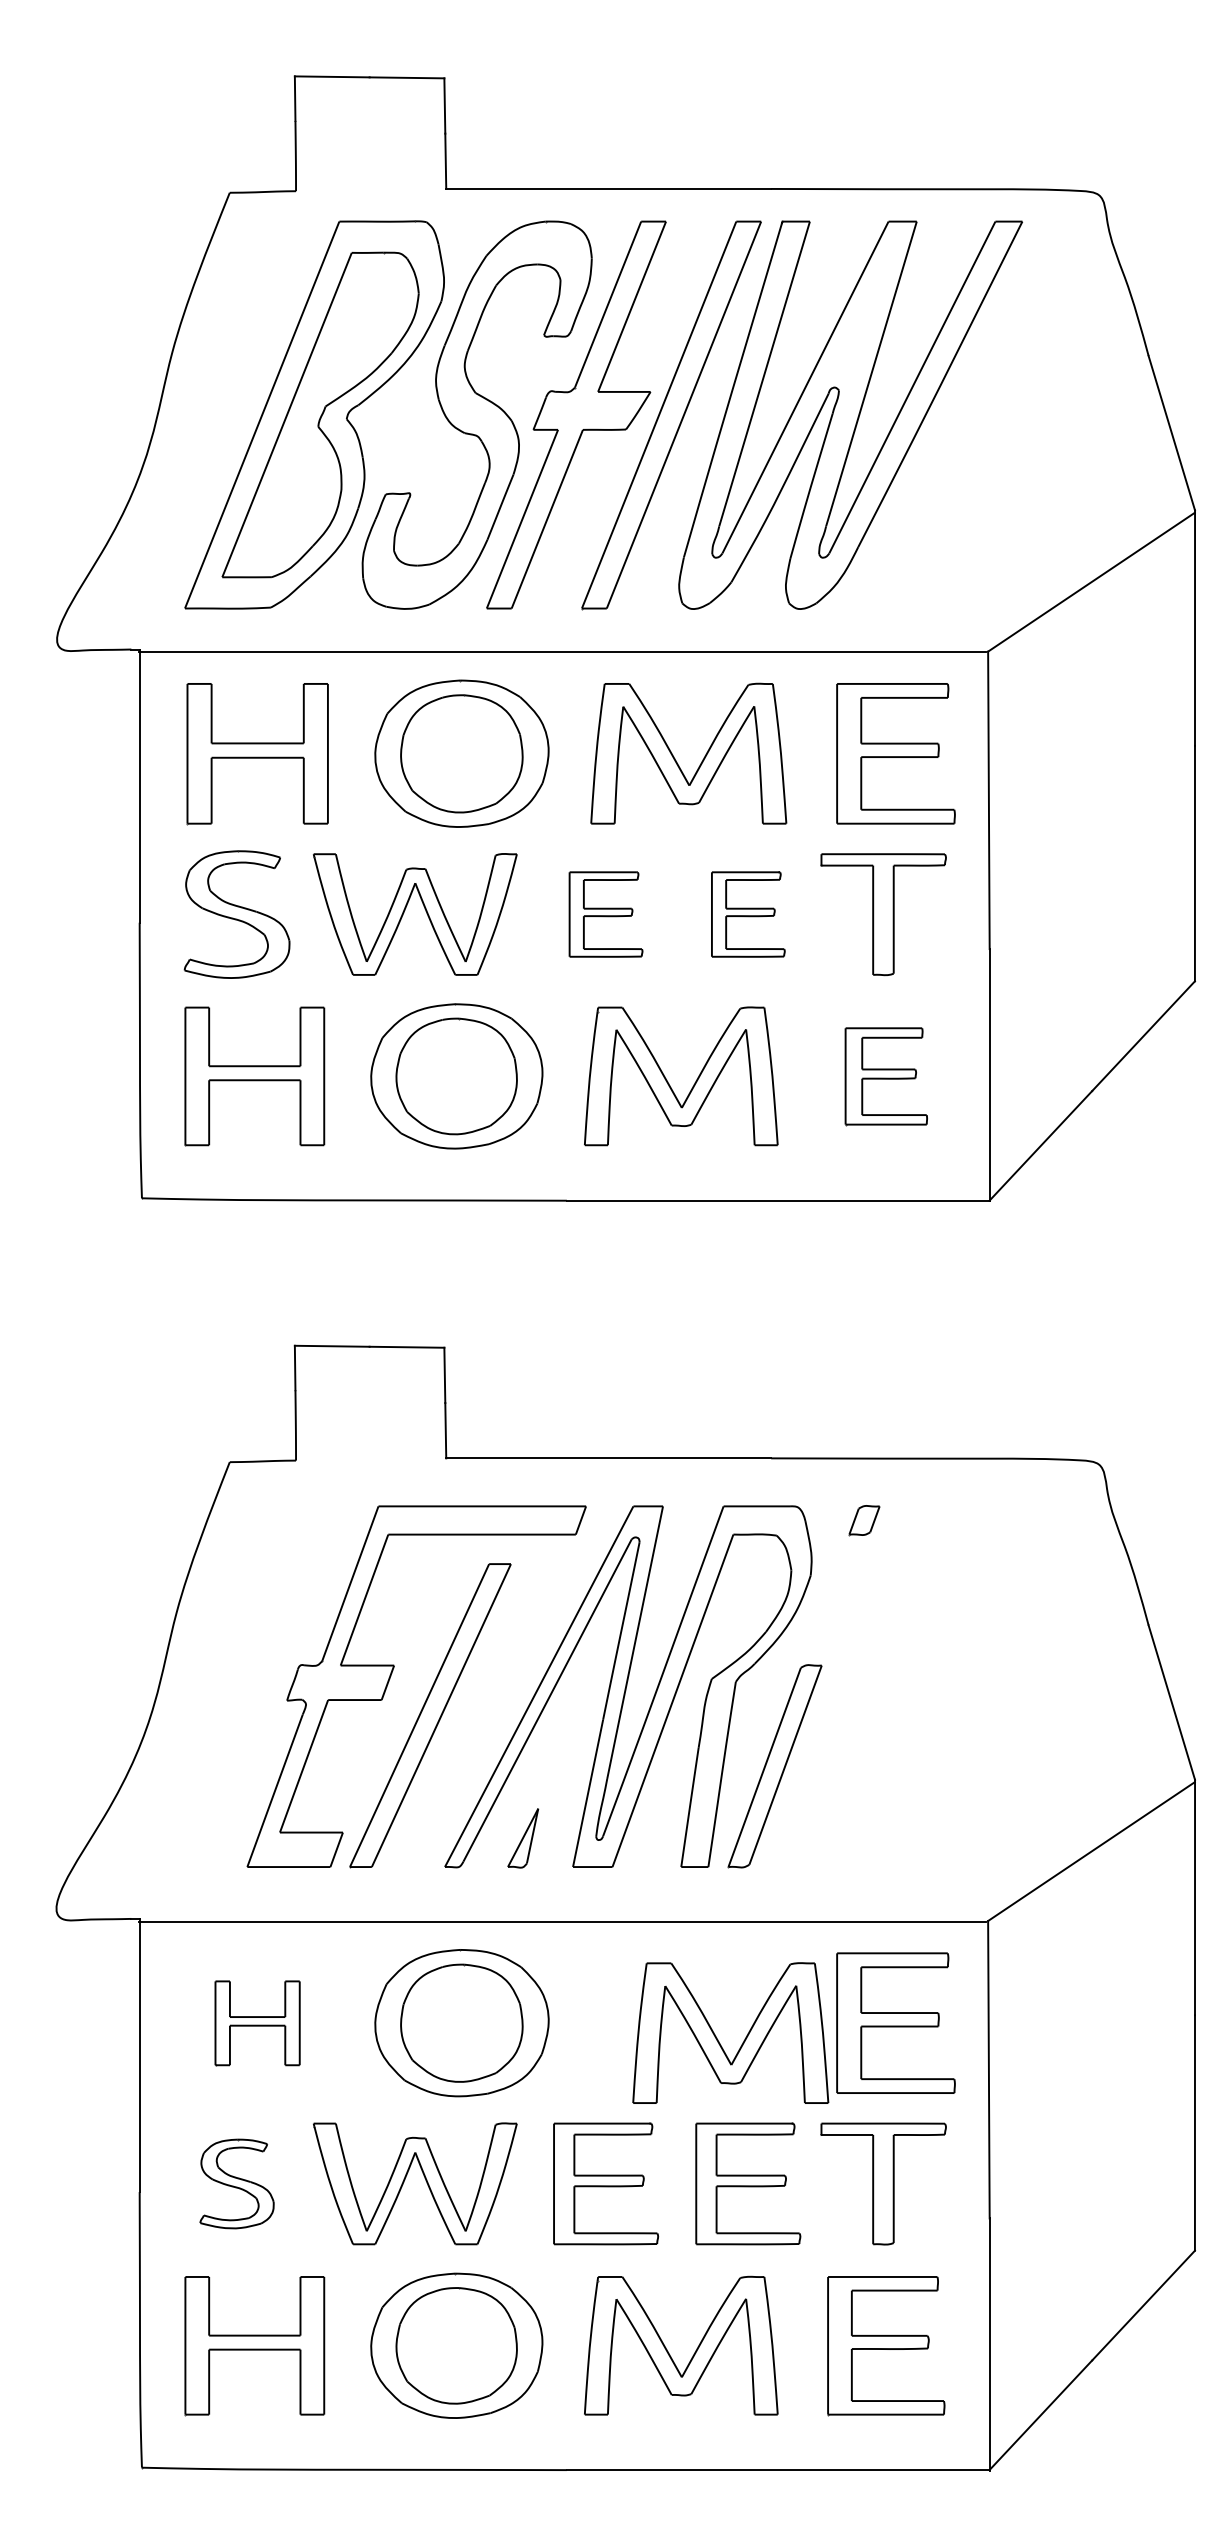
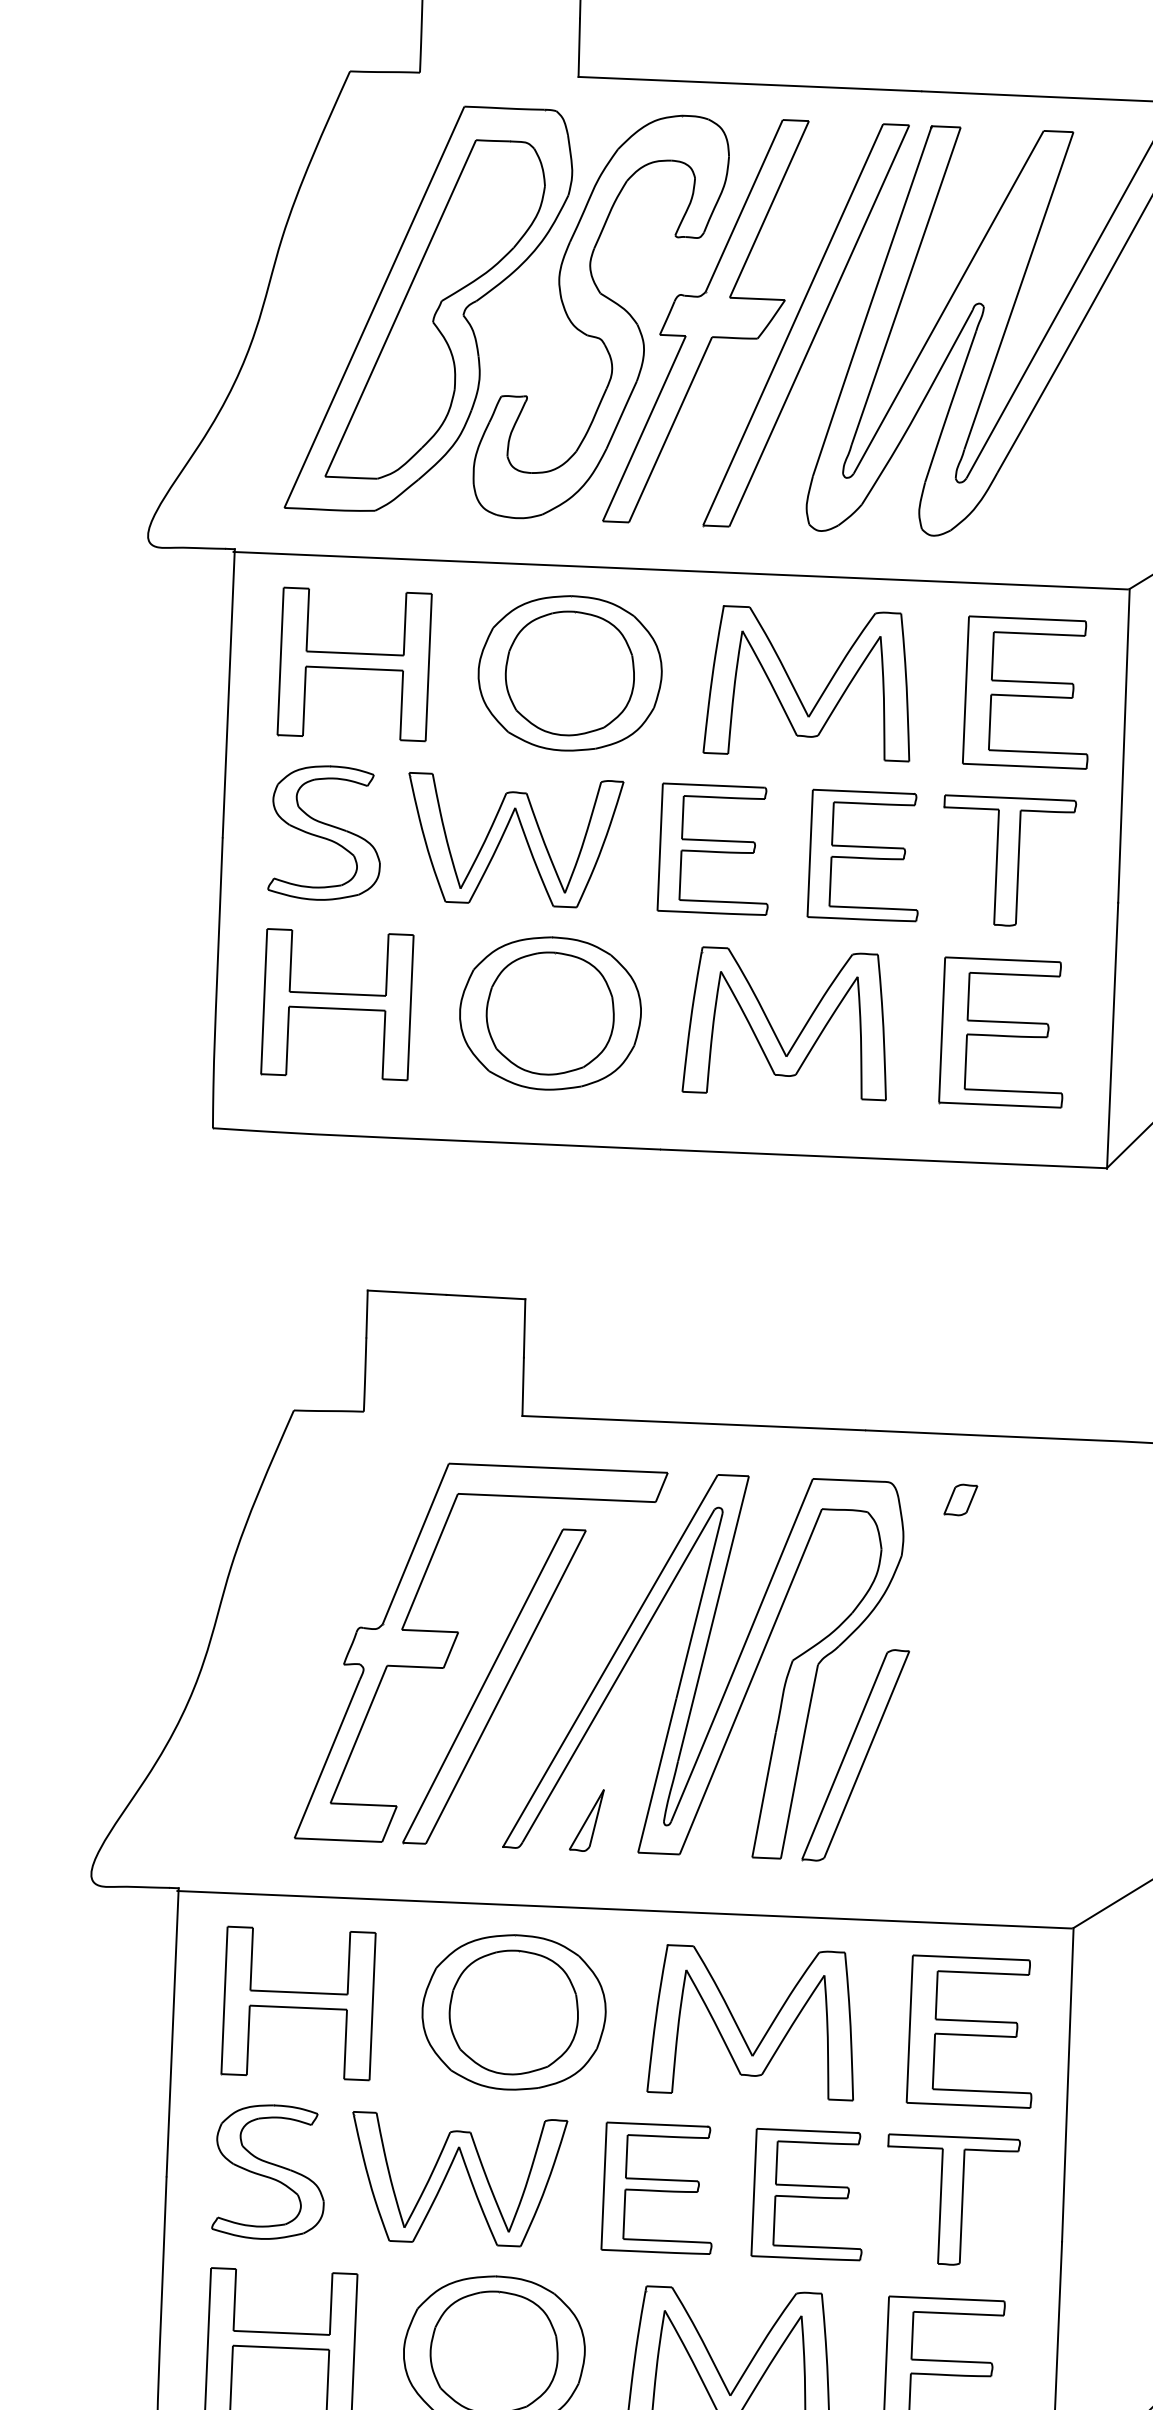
part: (605, 914) -> (714, 849), size x1.43
part: (748, 914) -> (865, 855), size x1.43
part: (886, 1076) -> (1003, 1032), size x1.43
part: (257, 2023) -> (298, 2003), size x1.67
part: (718, 2039) -> (740, 2028), moved
part: (236, 2183) -> (269, 2171), size x1.43

